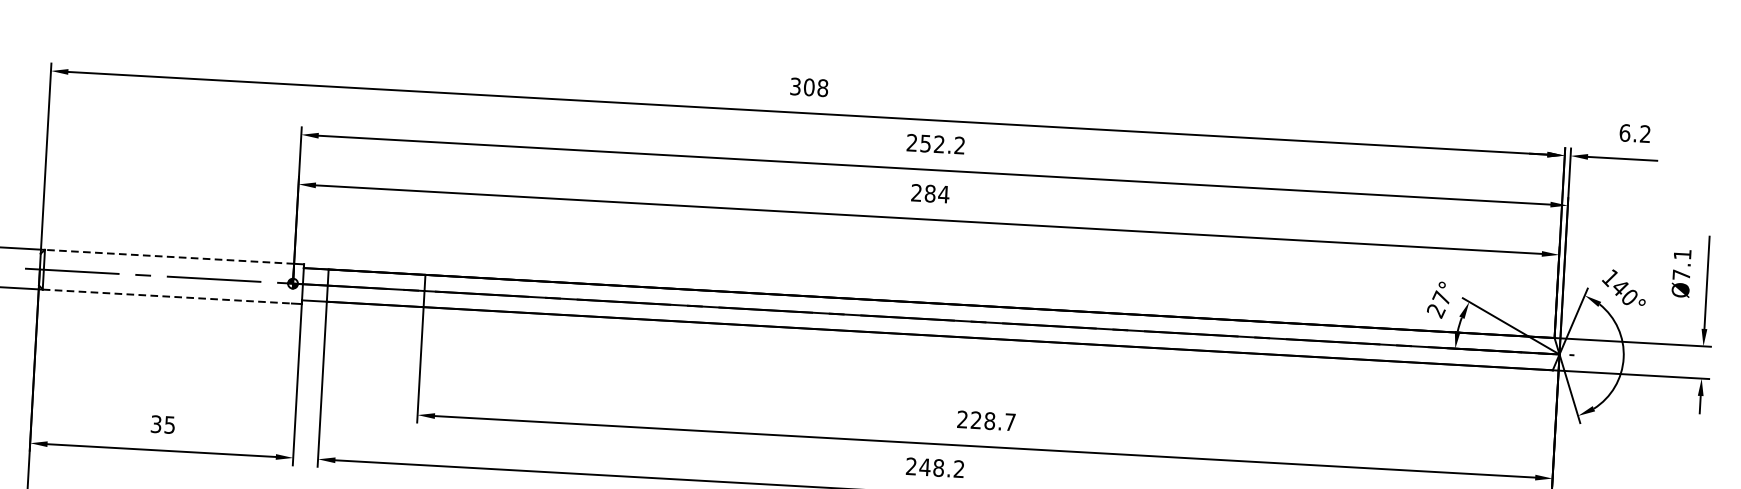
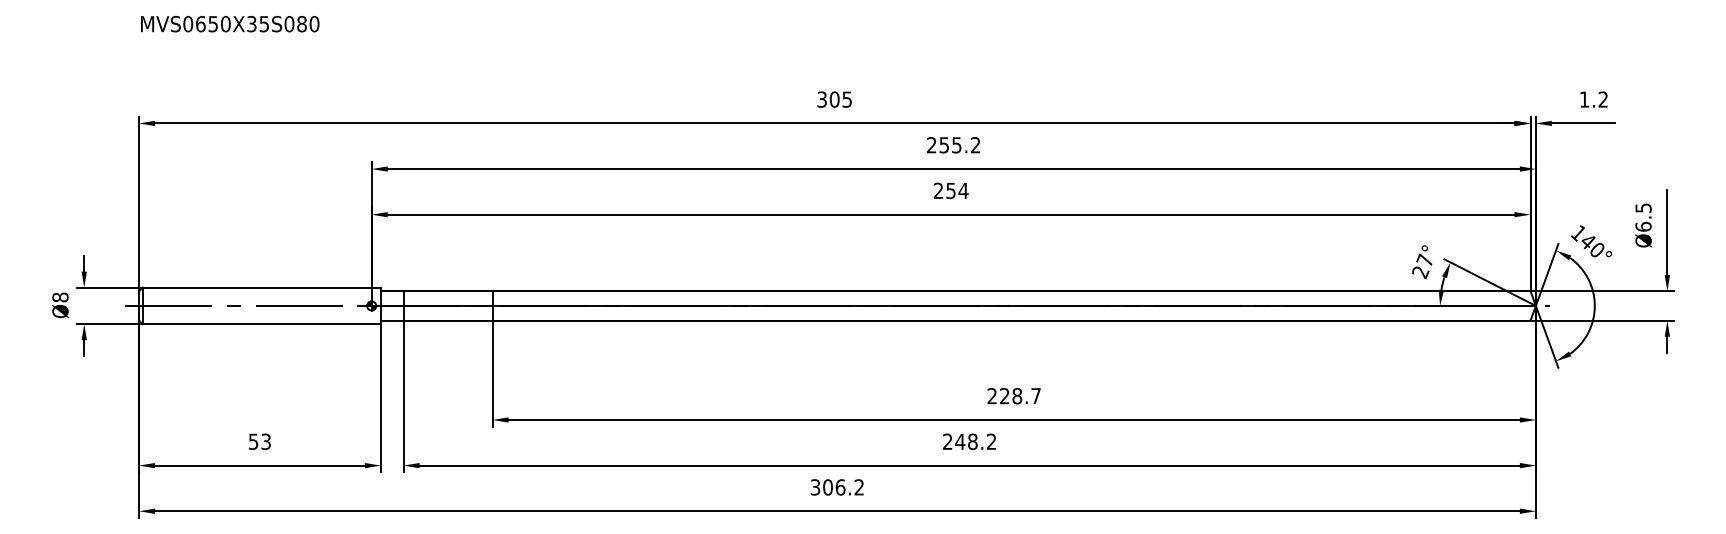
text: (823, 88) -> (847, 99), 308 -> 305
text: (1624, 132) -> (1584, 99), 6.2 -> 1.2
text: (938, 144) -> (956, 145), 252.2 -> 255.2
text: (929, 193) -> (950, 190), 284 -> 254
line: (169, 256) -> (257, 287), dashed -> solid
text: (1681, 264) -> (1643, 217), Ø7.1 -> Ø6.5
line: (167, 296) -> (257, 324), dashed -> solid
text: (162, 424) -> (259, 441), 35 -> 53

